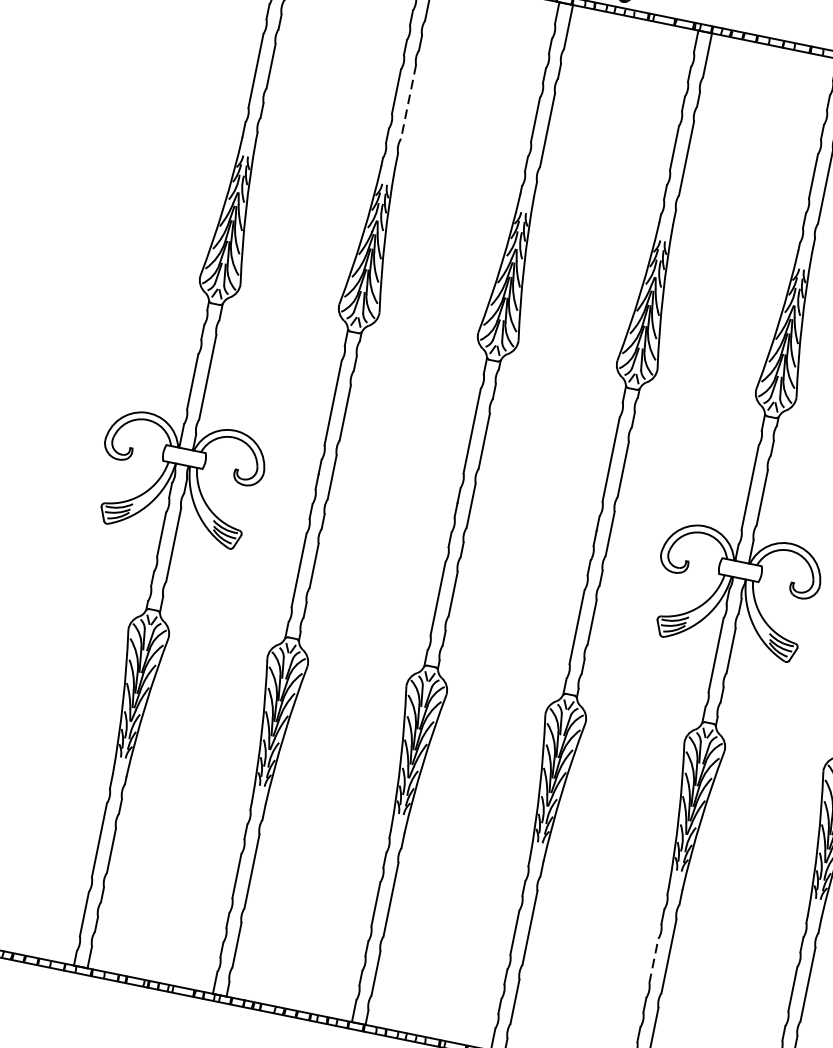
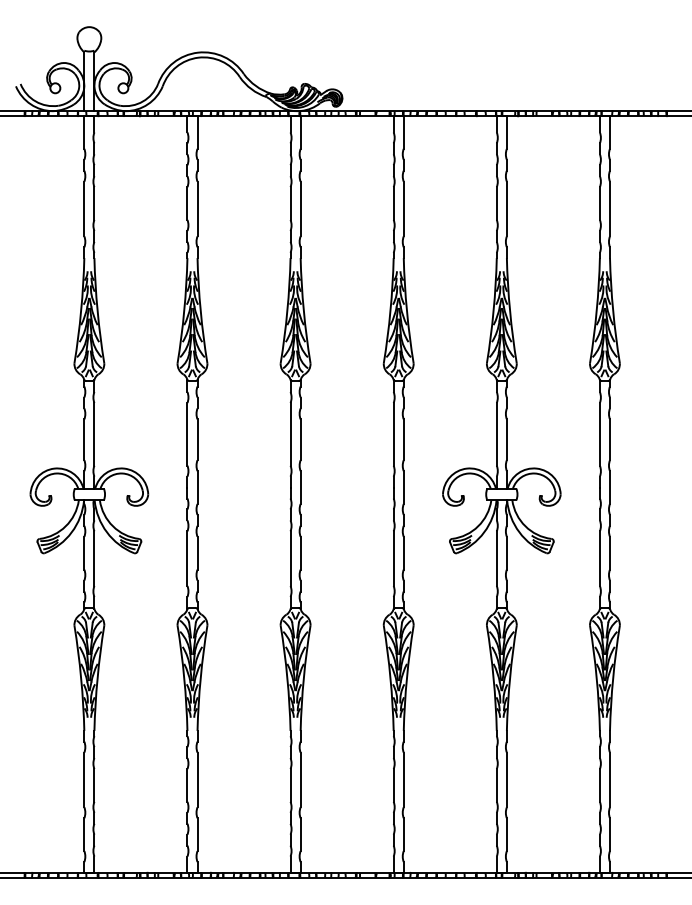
line: (408, 102) -> (197, 209), dashed -> solid
line: (653, 959) -> (496, 784), dashed -> solid

